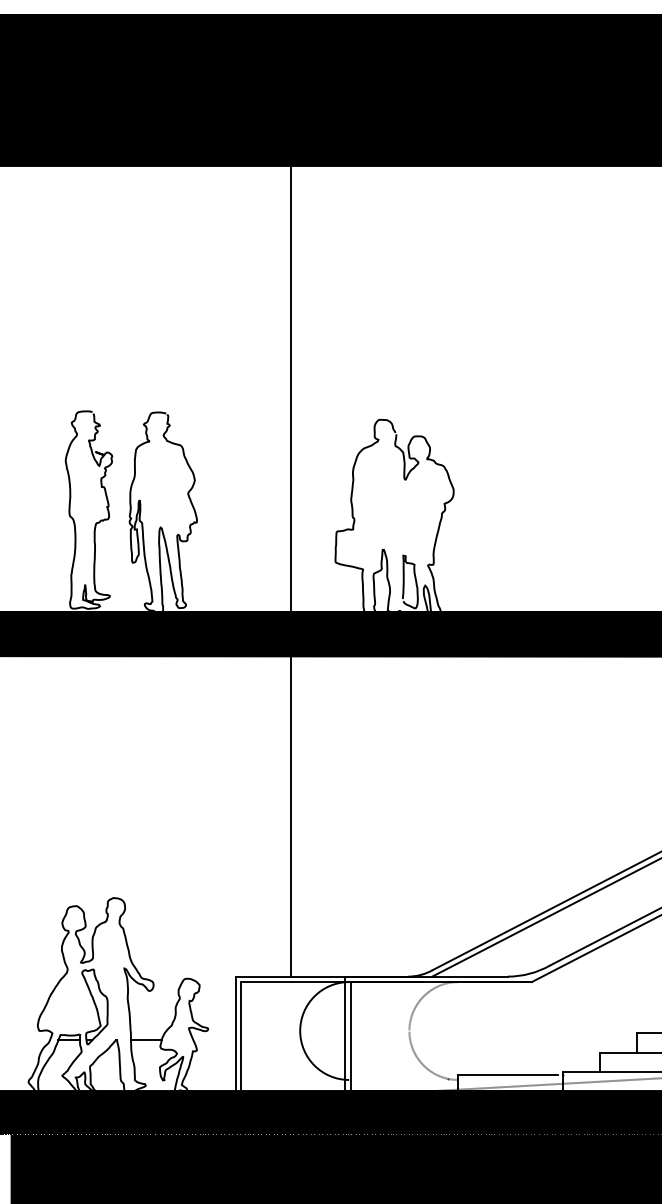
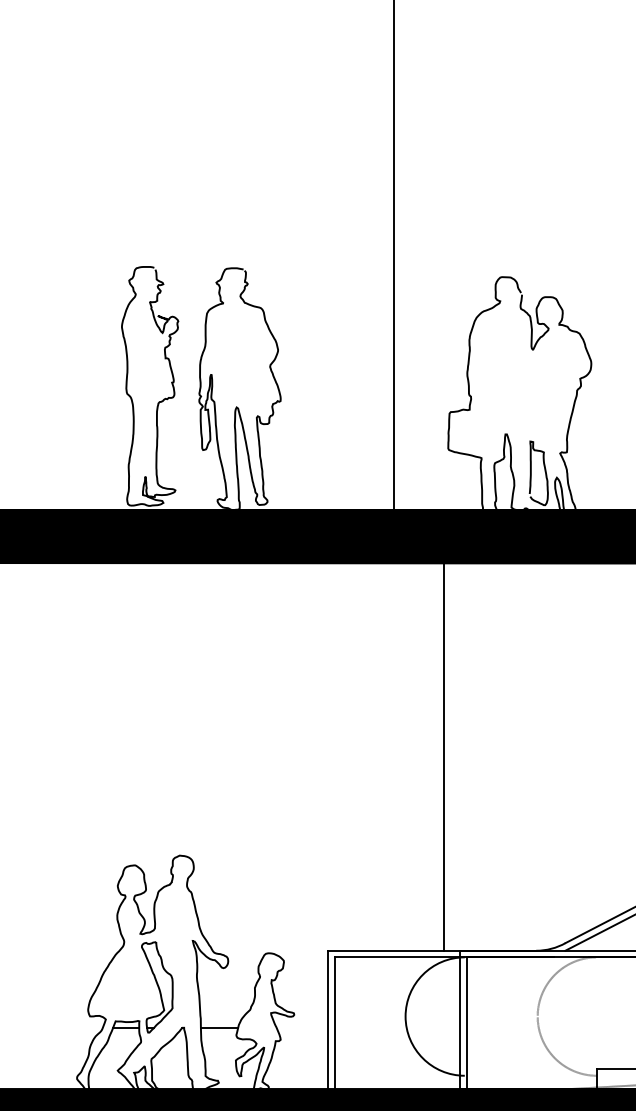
line: (290, 815) -> (443, 755), moved

